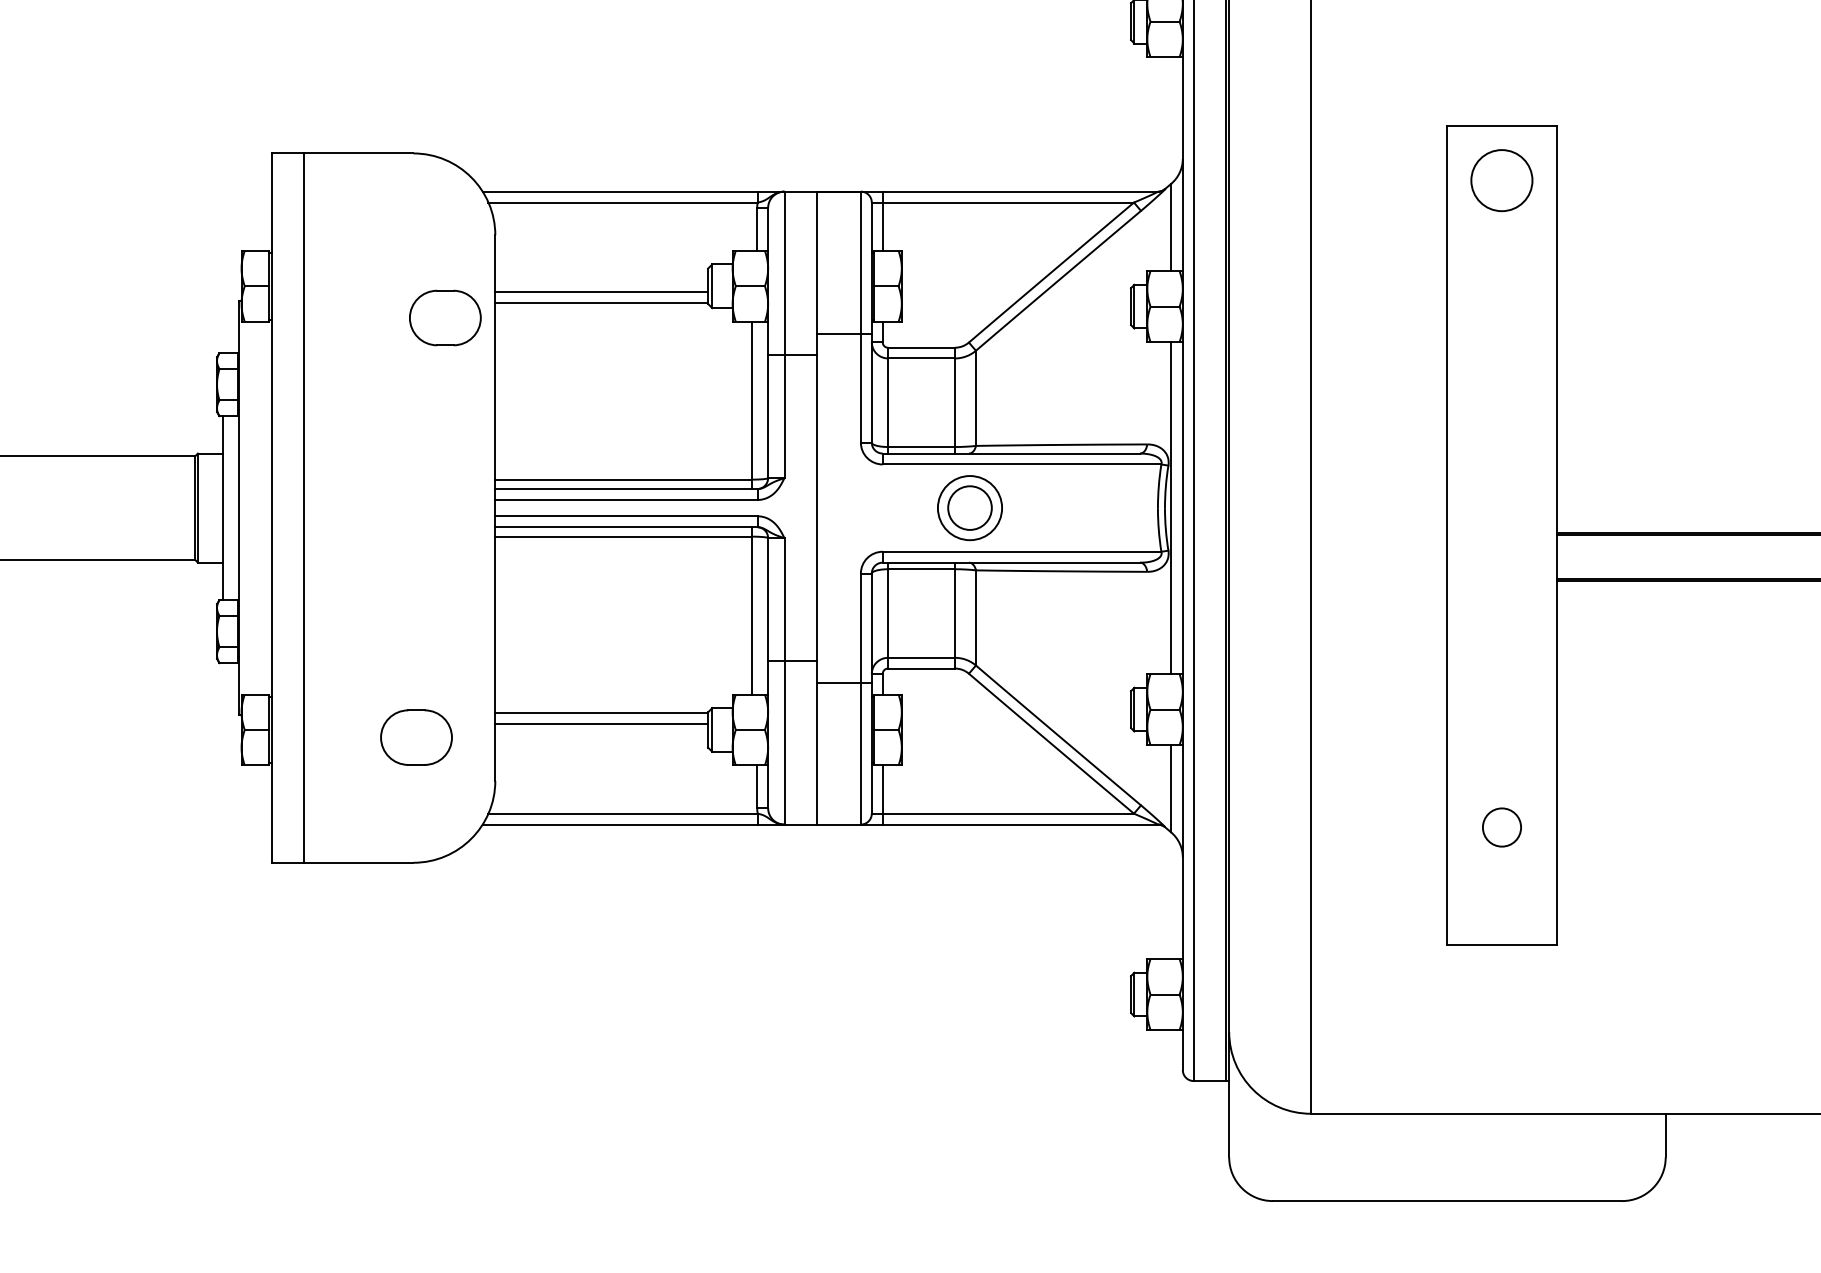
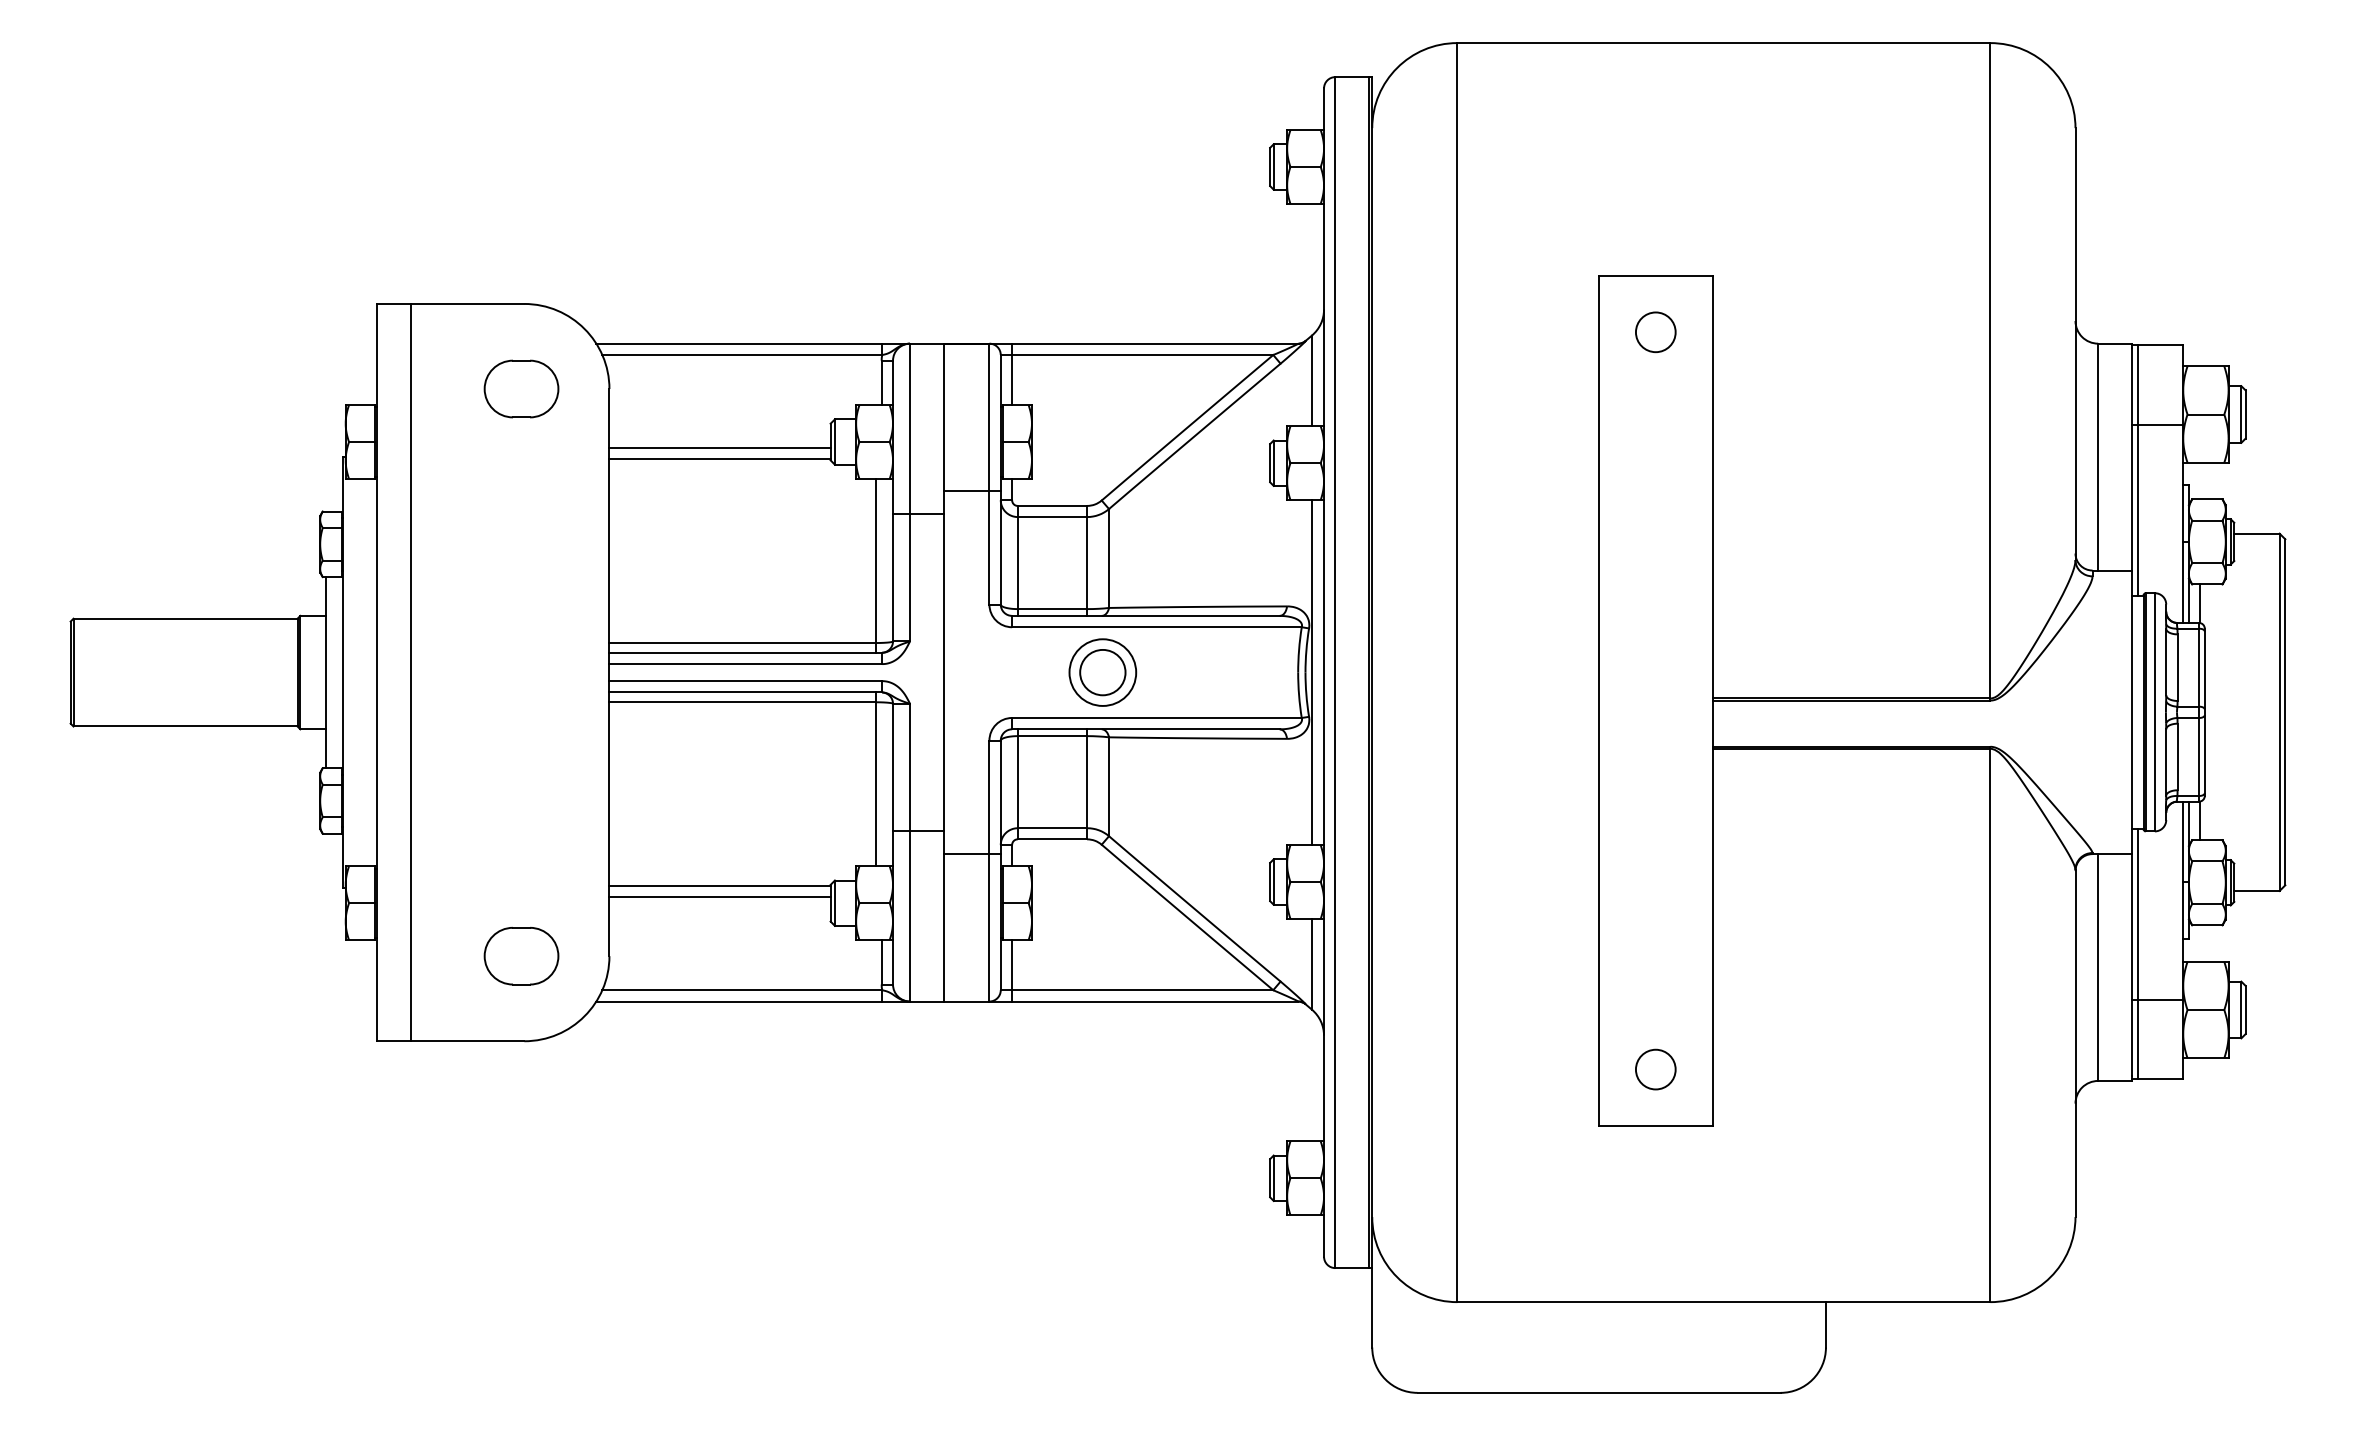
circle: (1501, 180) -> (1655, 332), size x0.62
part: (445, 317) -> (521, 388), moved
part: (416, 737) -> (521, 956), moved
circle: (1501, 827) -> (1655, 1069), moved

